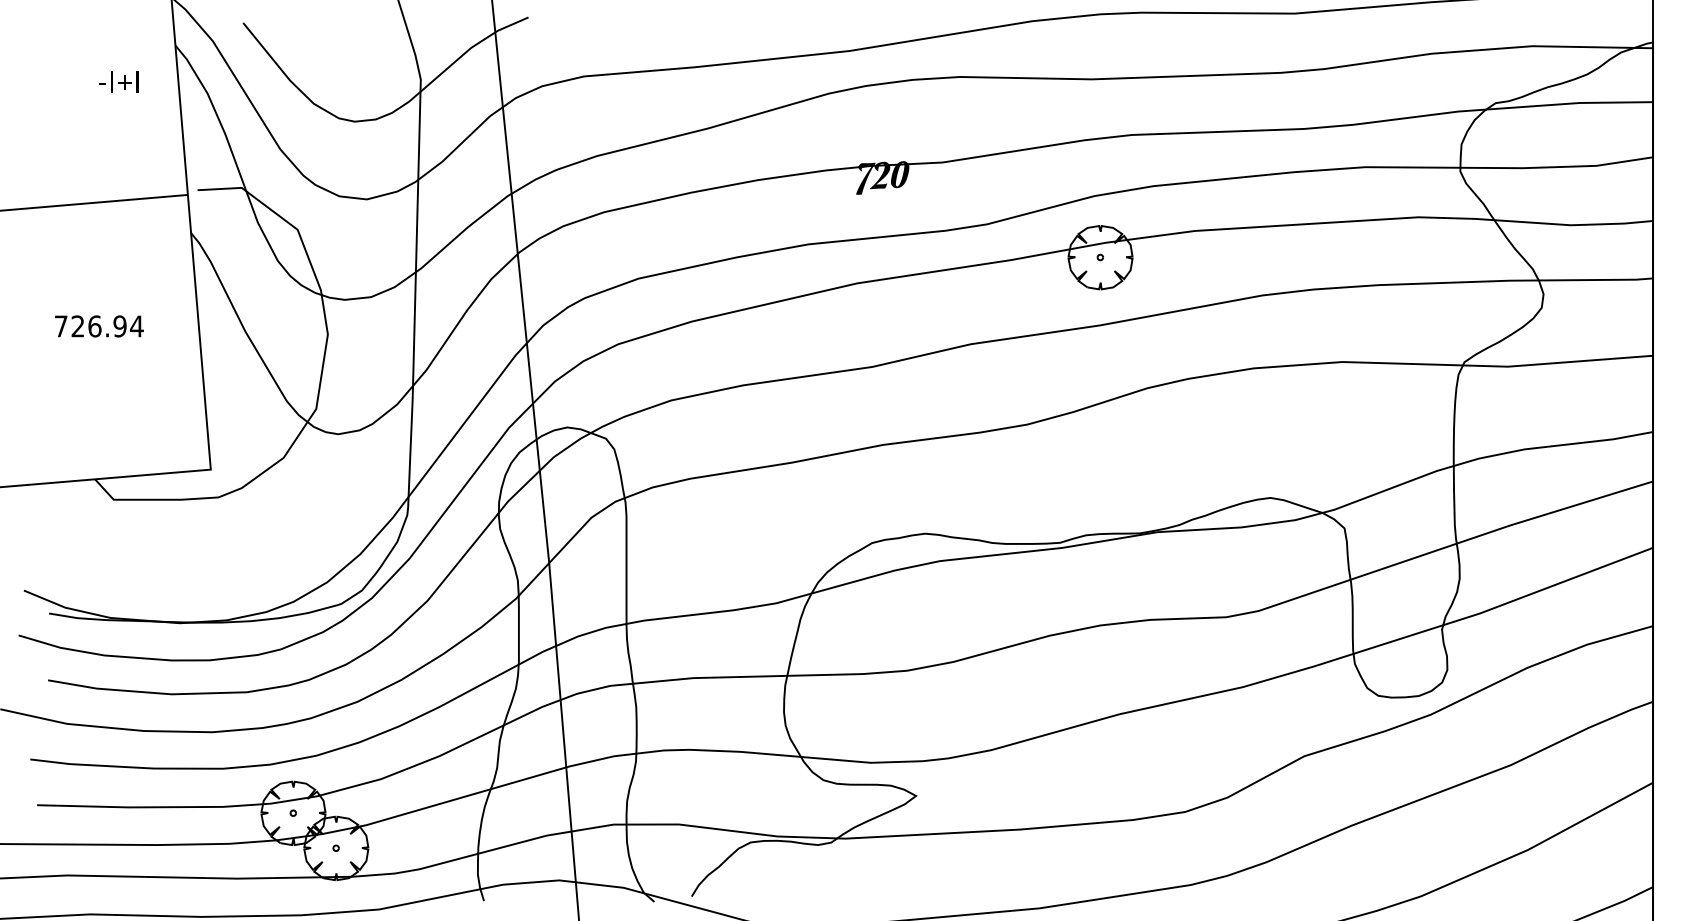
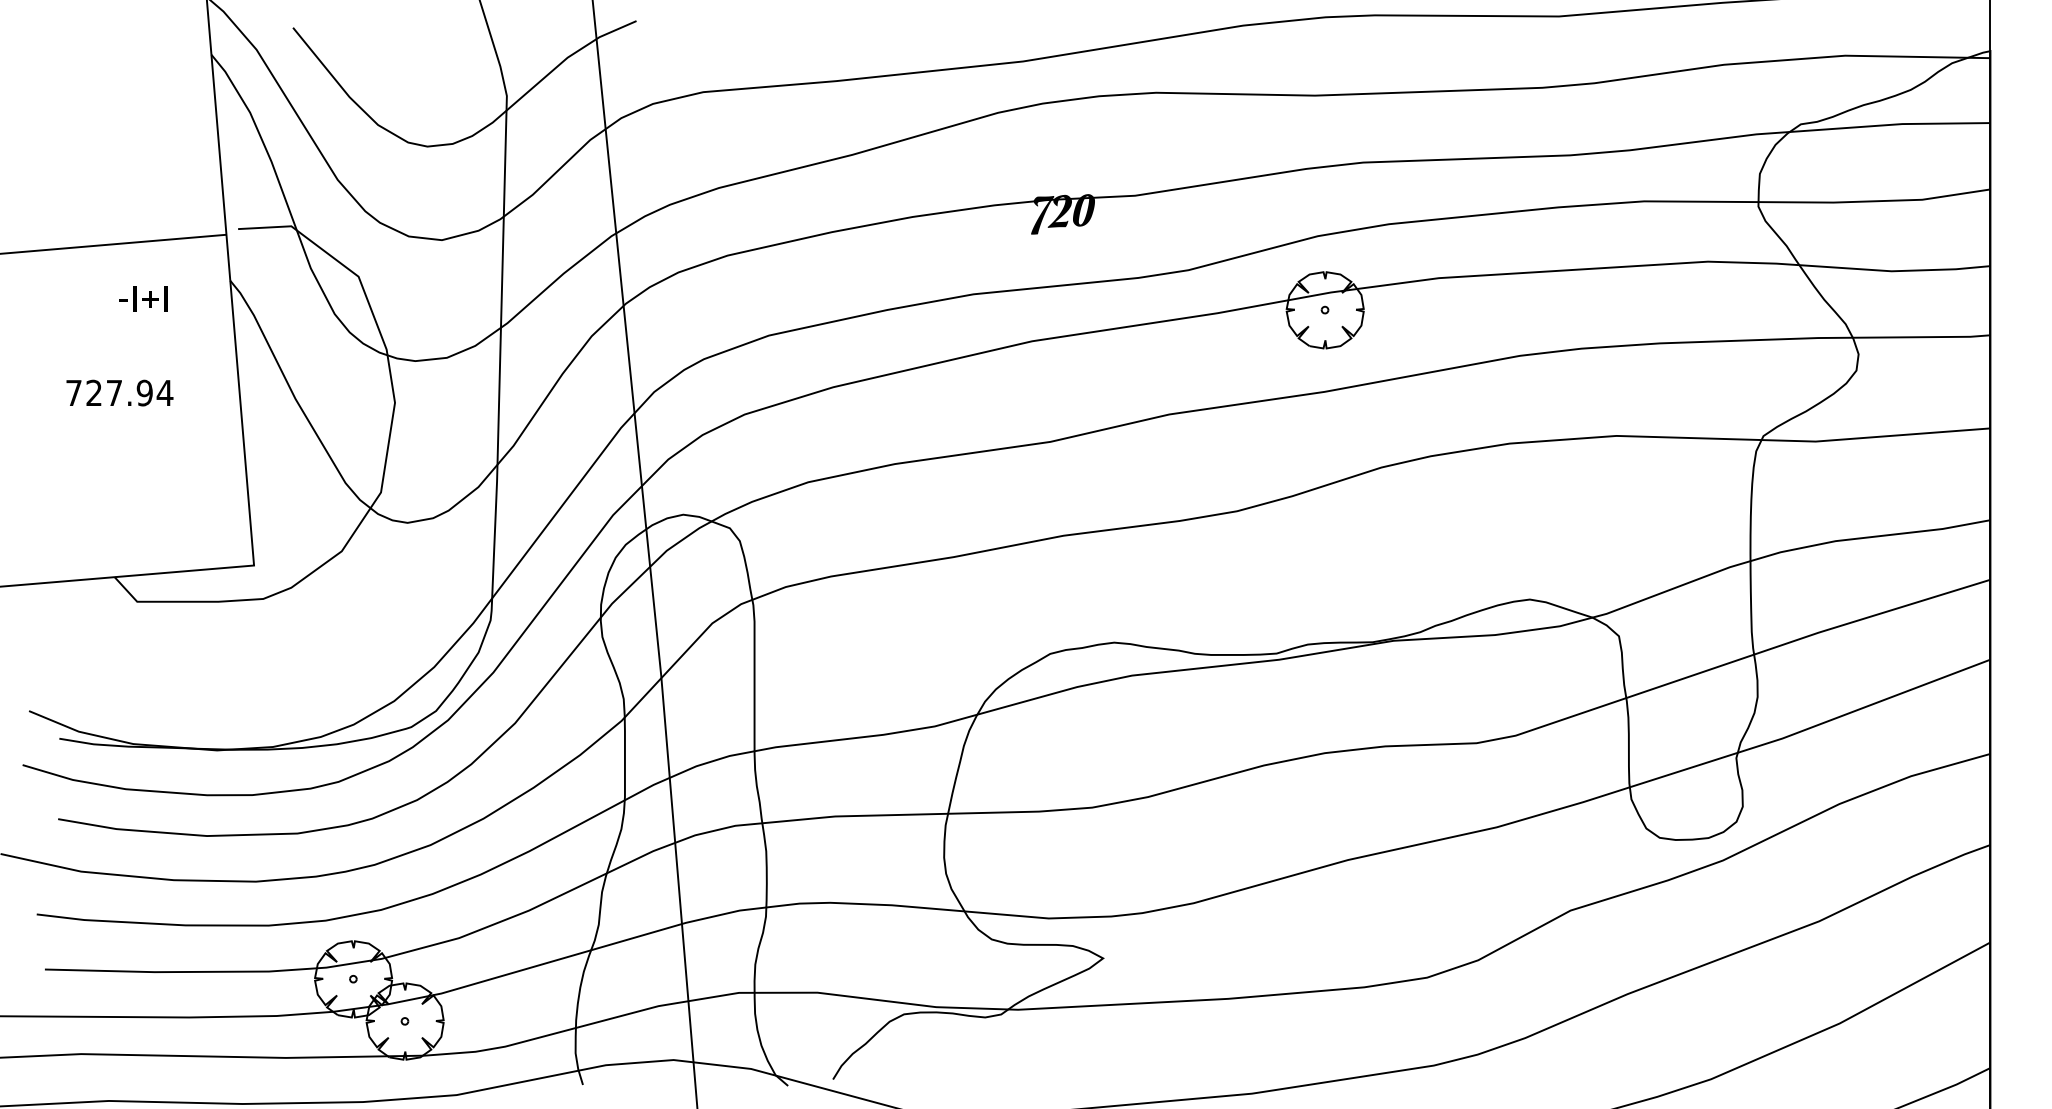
text: (118, 81) -> (143, 298), moved
text: (94, 325) -> (114, 392), 726.94 -> 727.94

